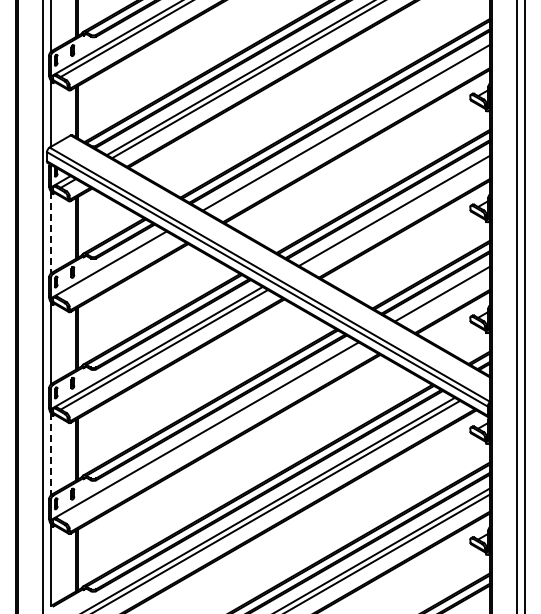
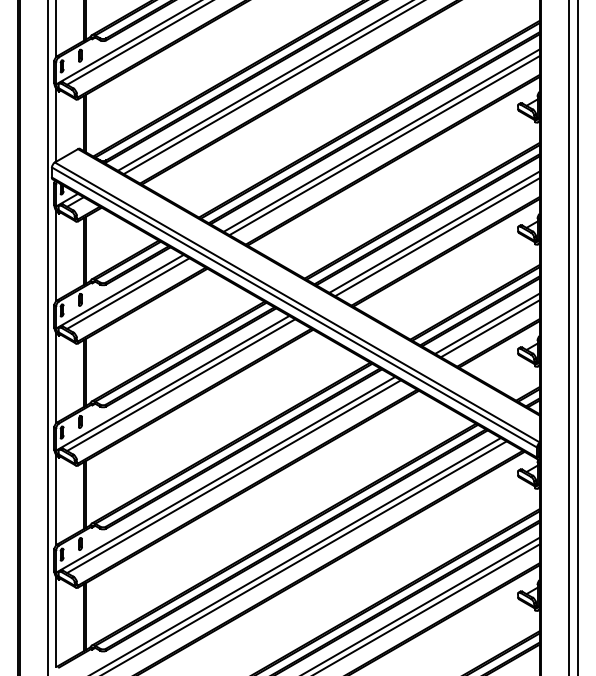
line: (349, 131) -> (384, 144), added
line: (397, 215) -> (437, 237), added
line: (50, 232) -> (55, 255), dashed -> solid
line: (115, 266) -> (127, 293), added
line: (445, 298) -> (490, 328), added
line: (212, 432) -> (234, 476), added
line: (50, 454) -> (55, 500), dashed -> solid

